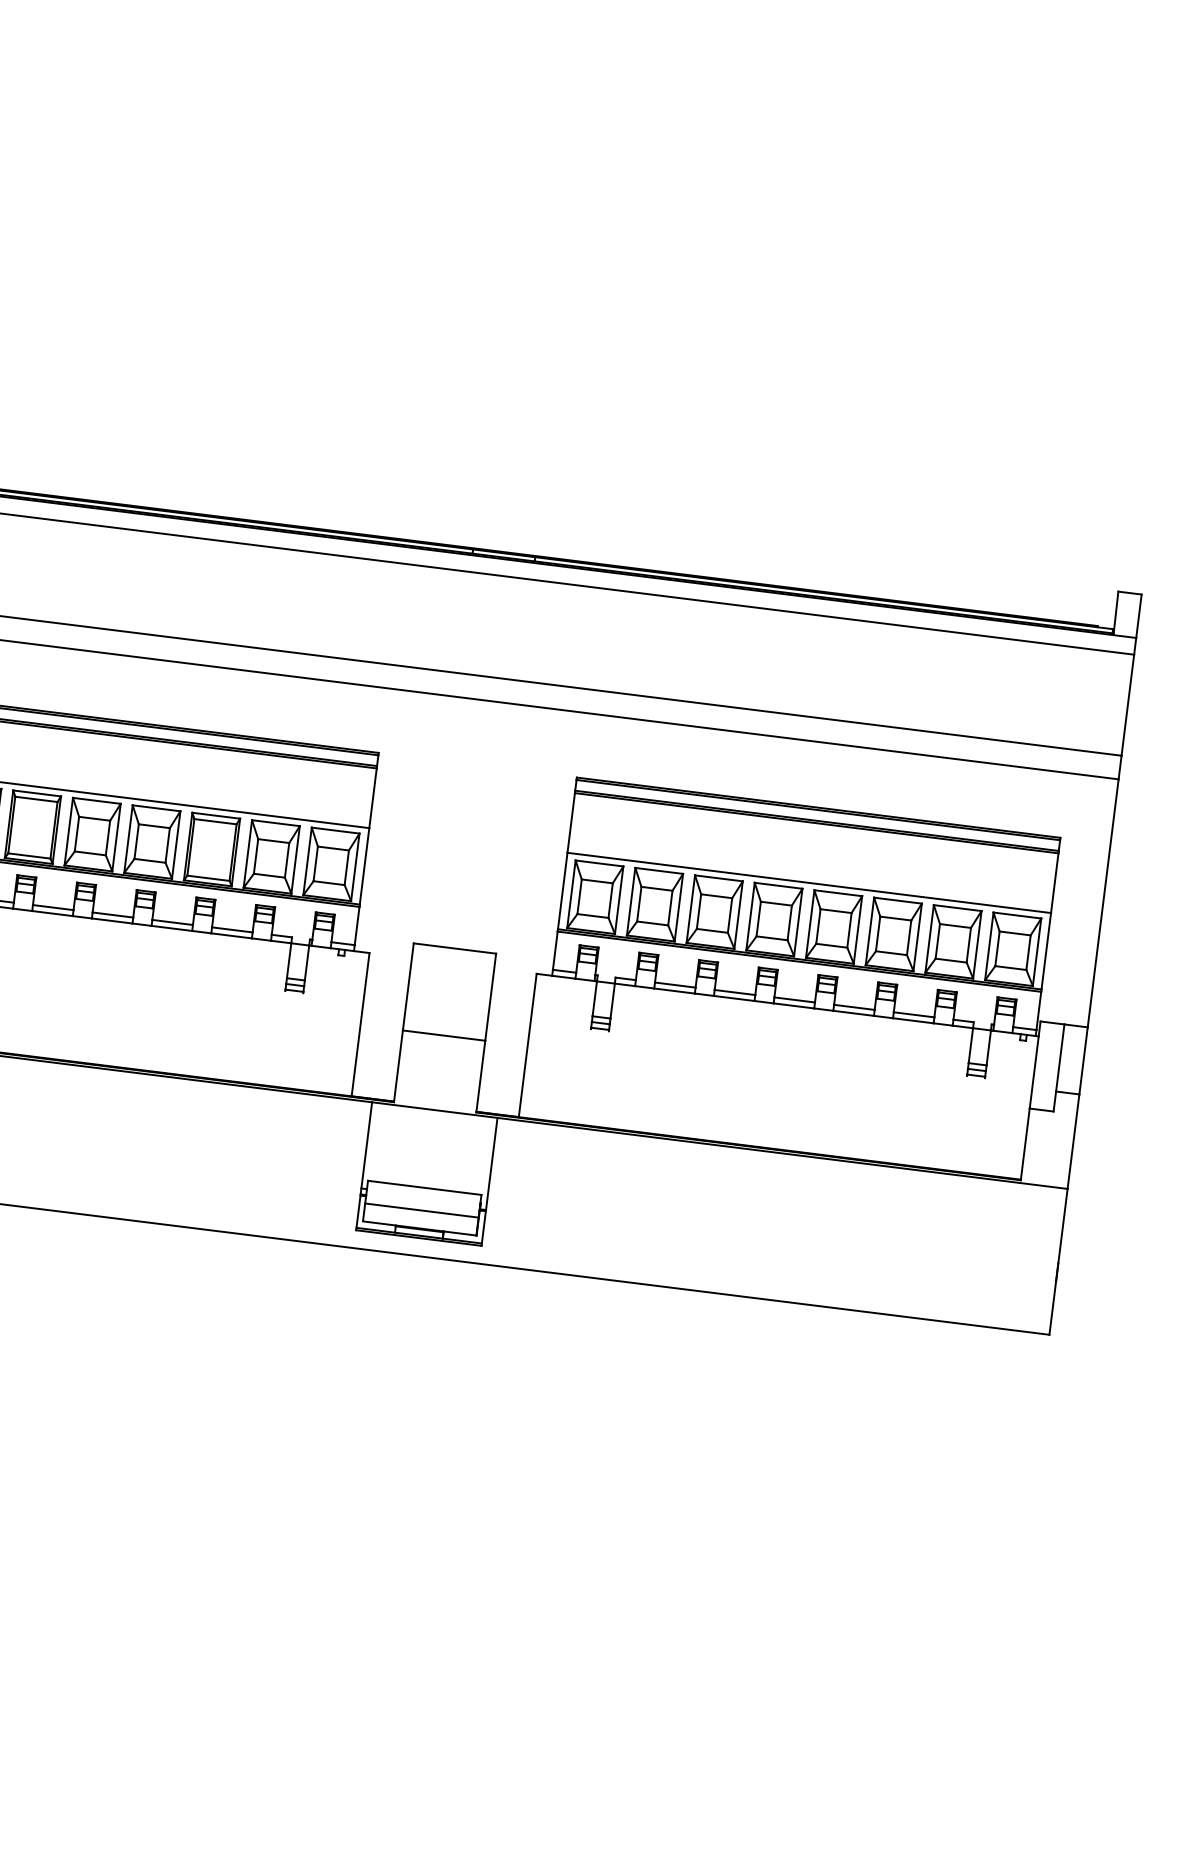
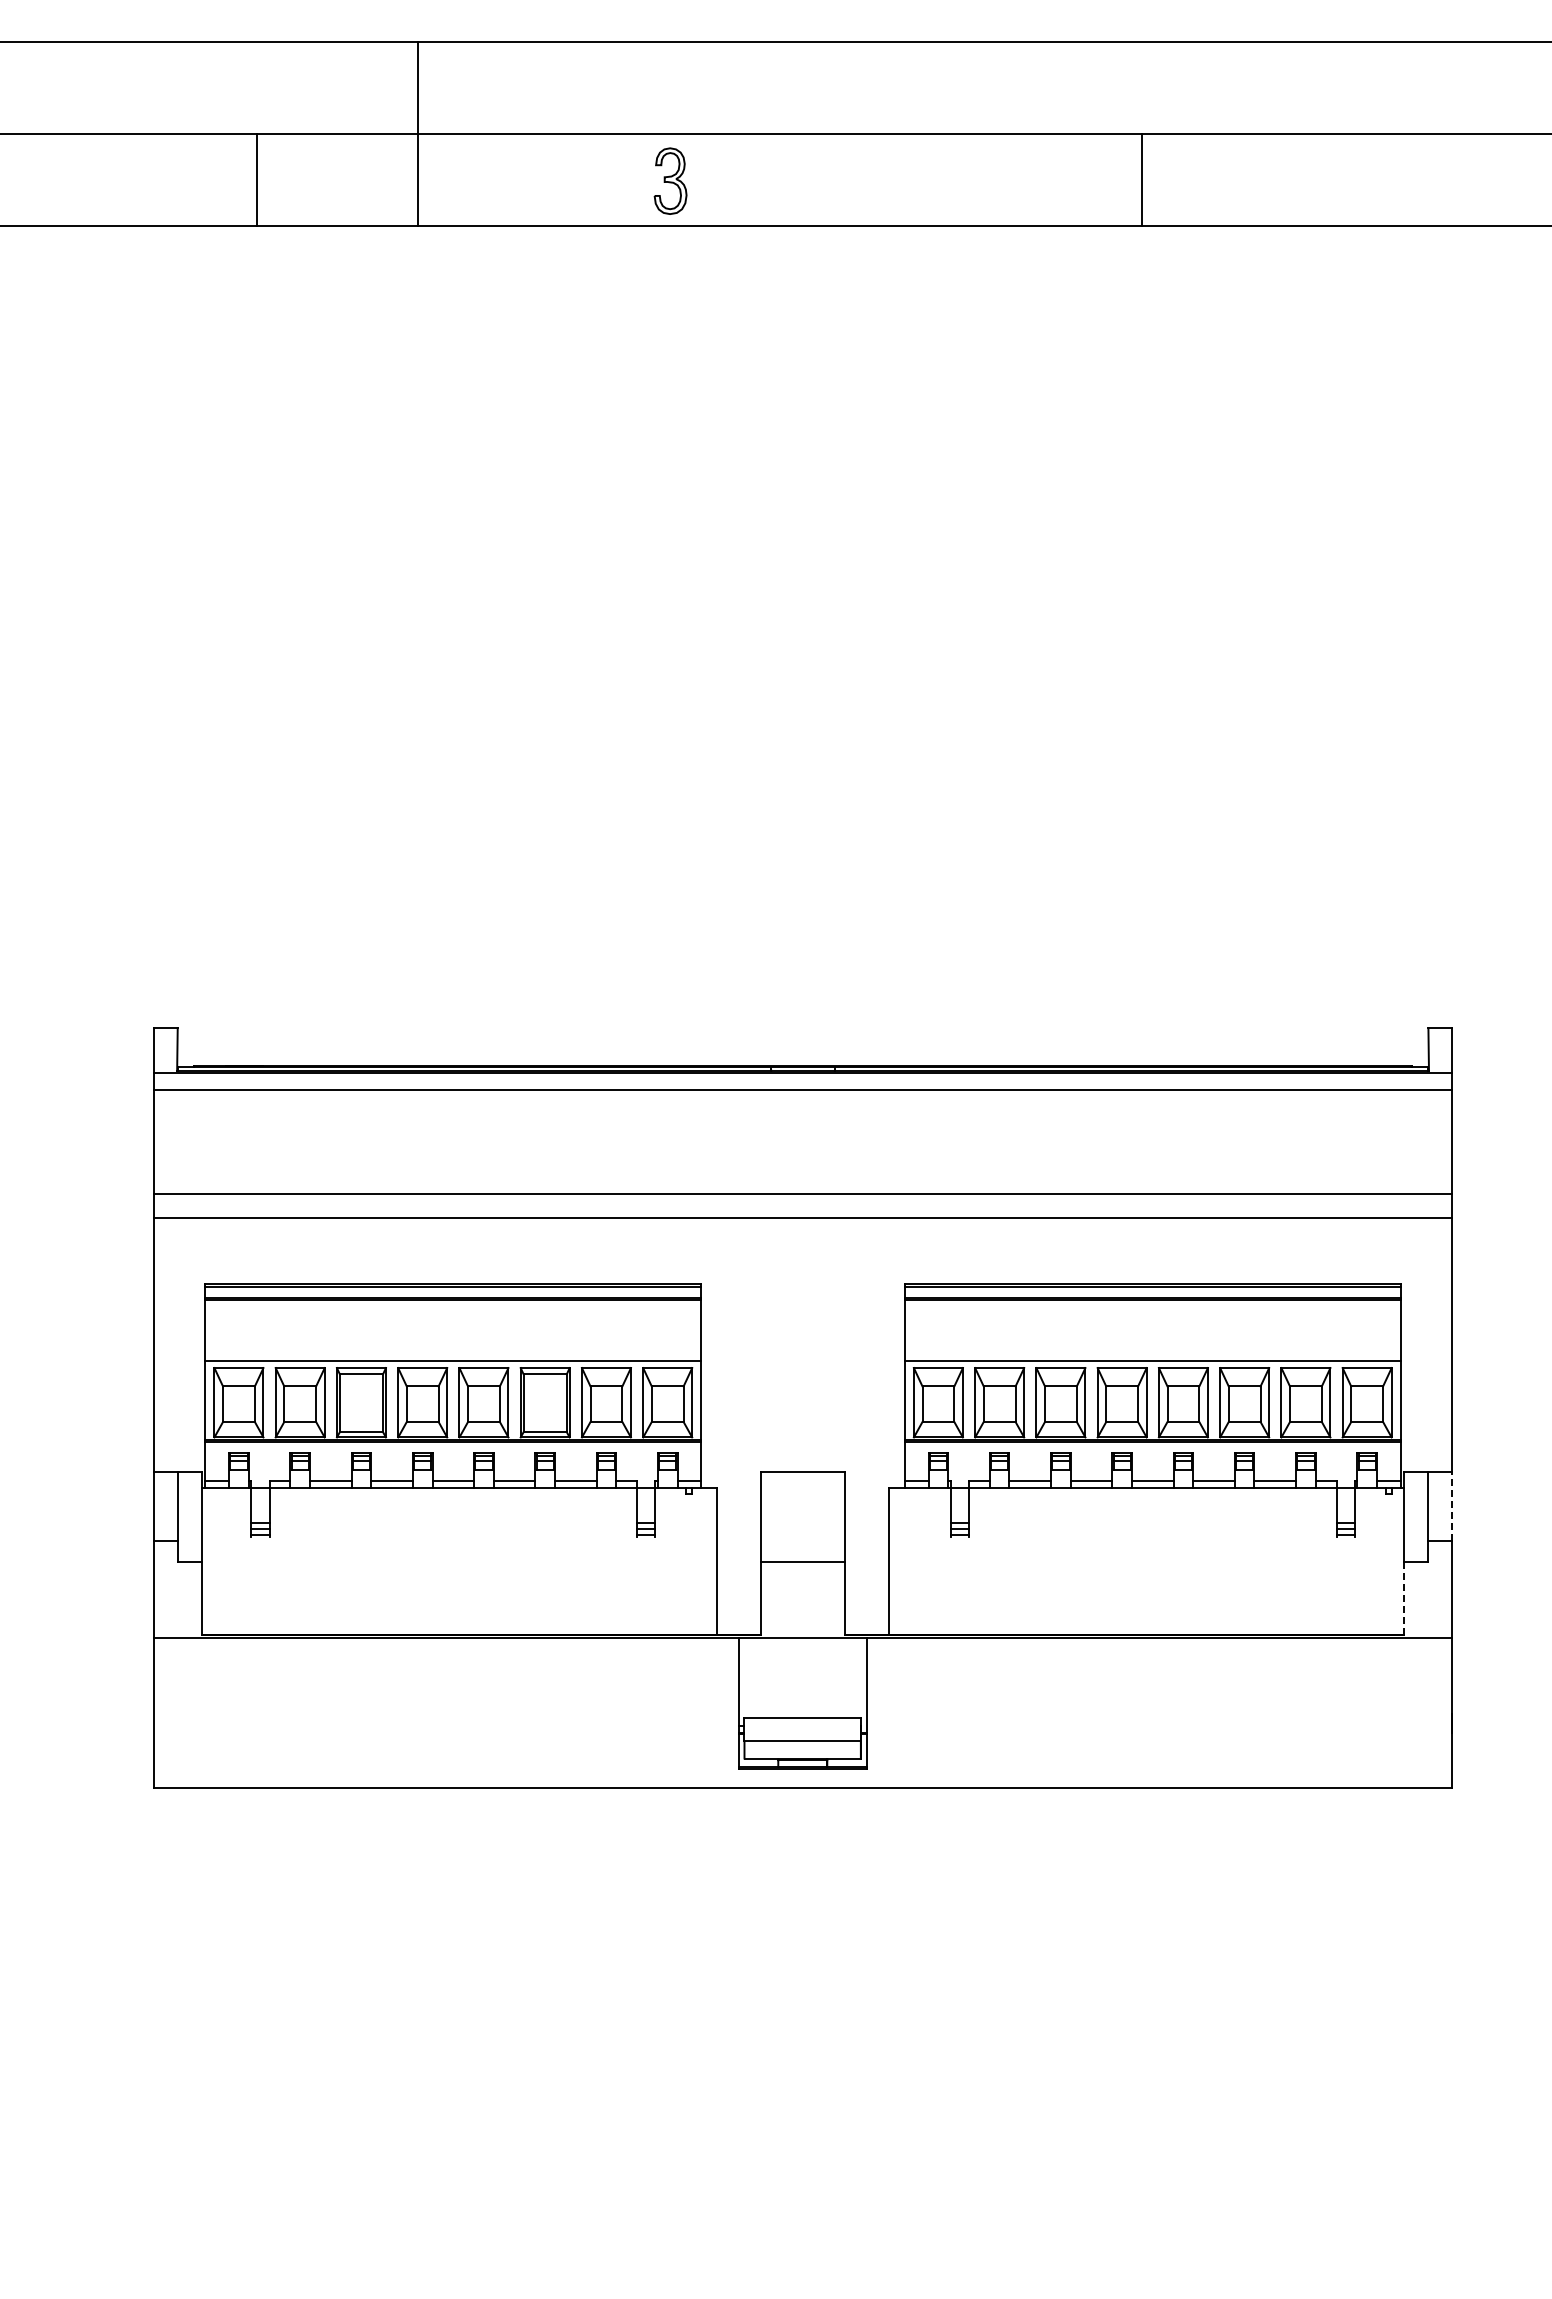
line: (1083, 1060) -> (1452, 1506), solid -> dashed
line: (1024, 1144) -> (1403, 1598), solid -> dashed

